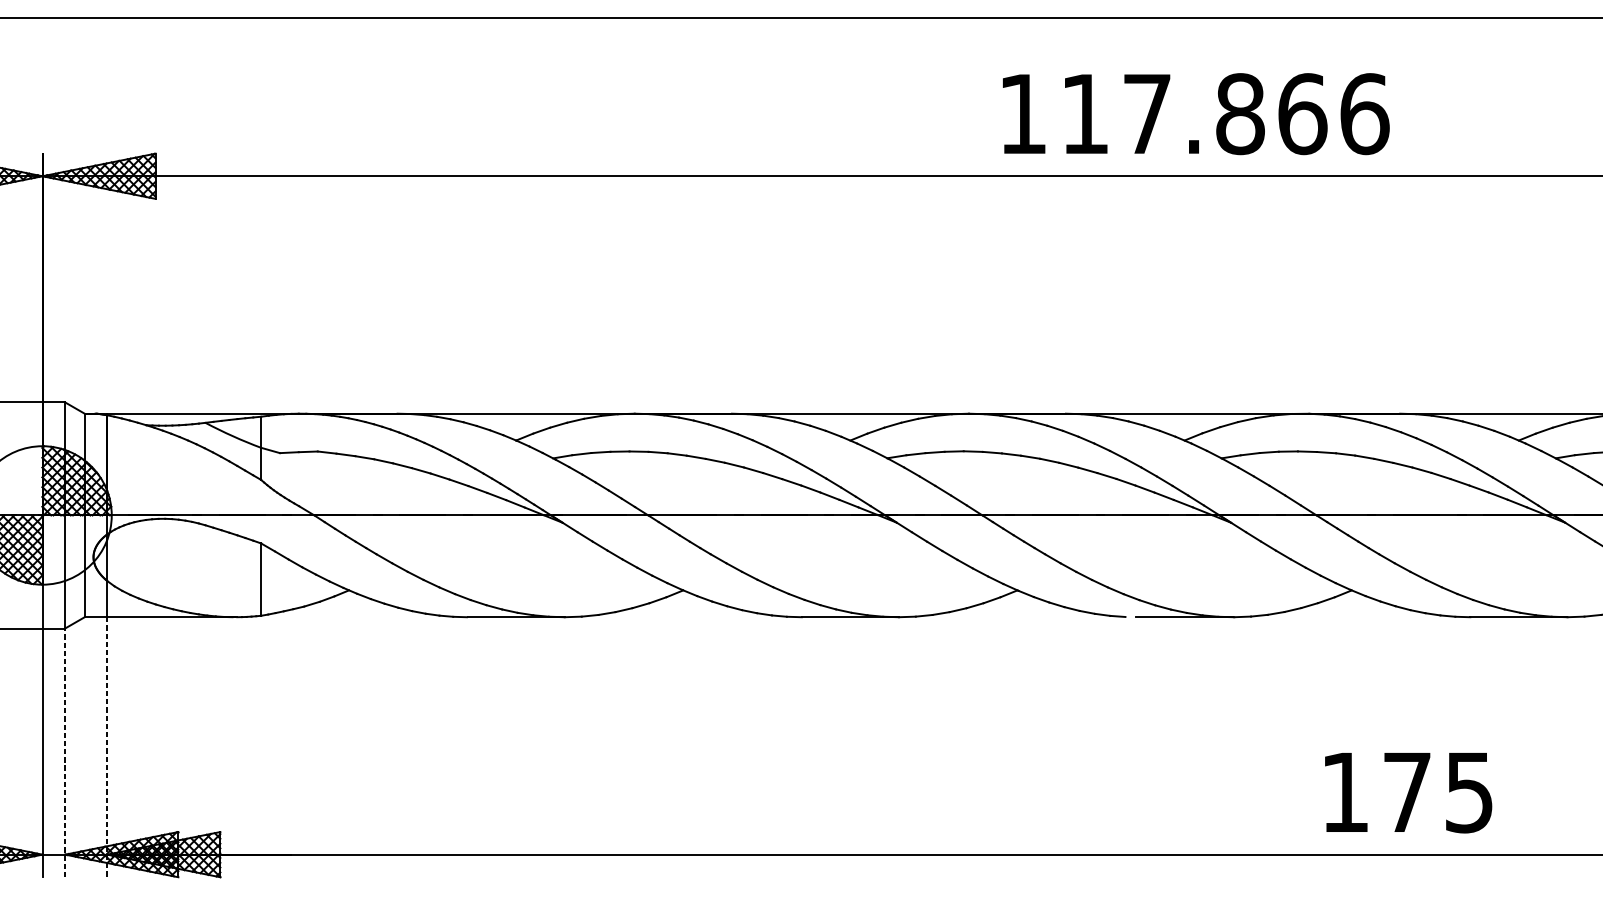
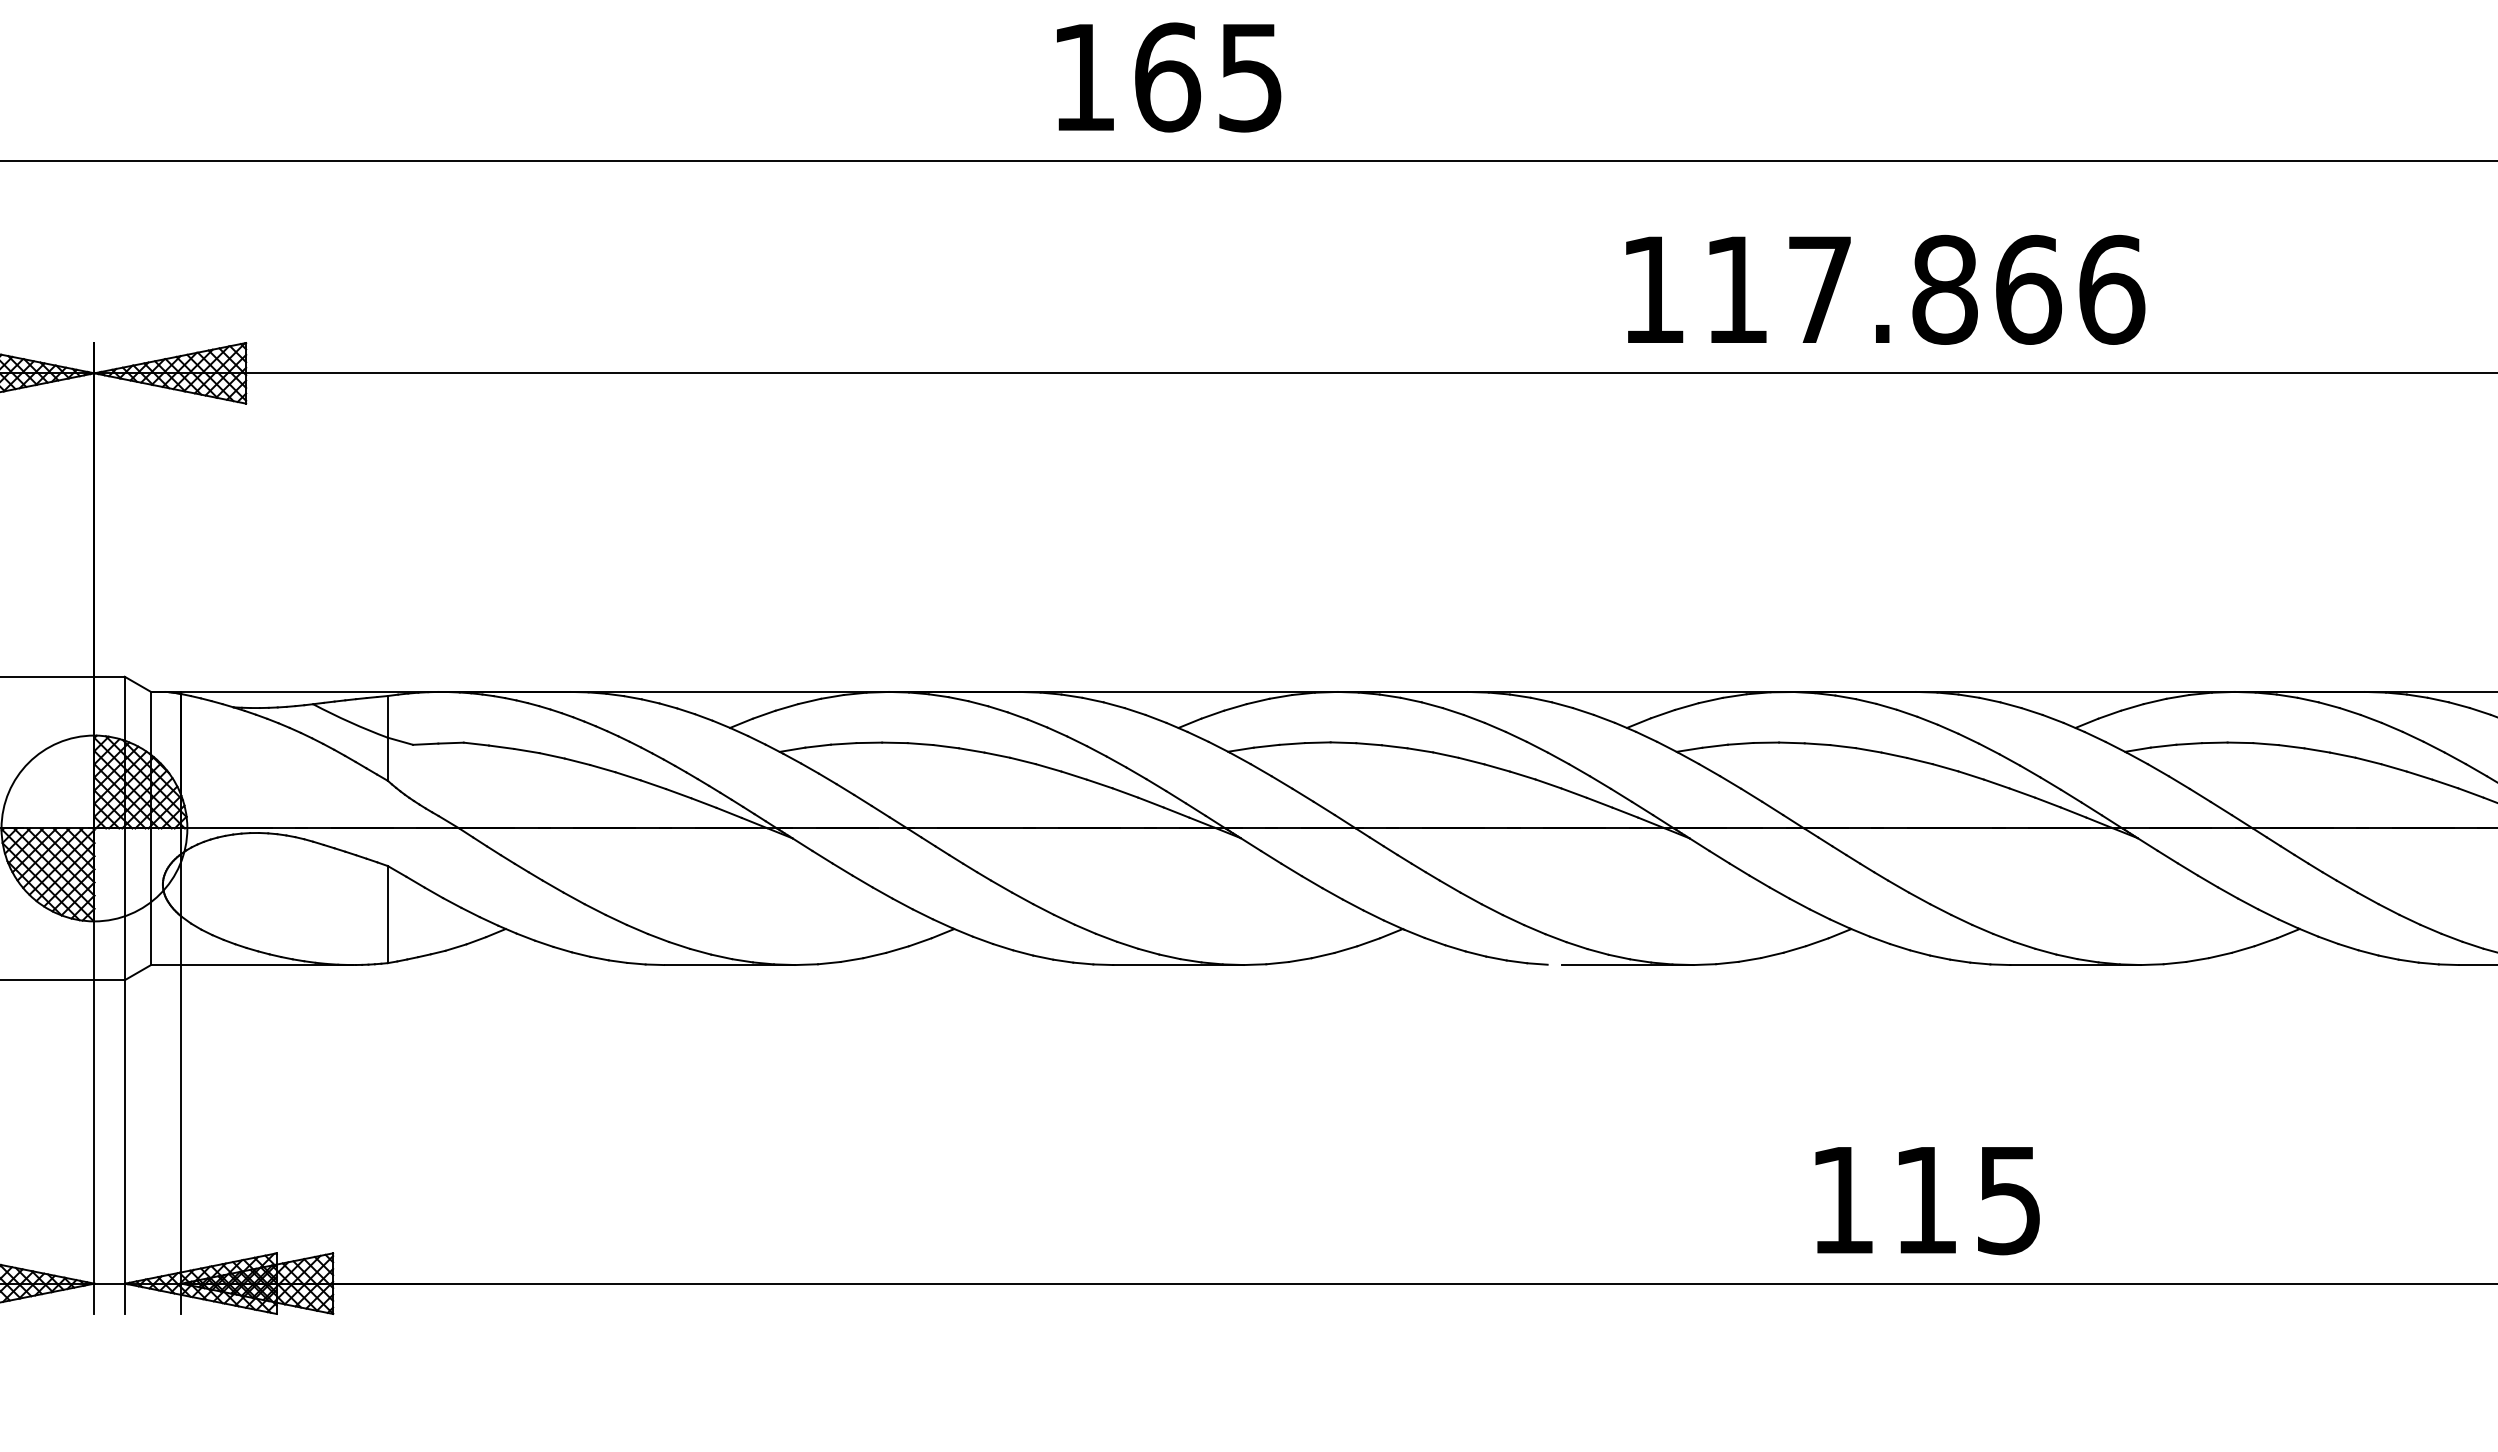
text: (1196, 113) -> (1885, 289), moved
line: (107, 747) -> (181, 1140), dashed -> solid
line: (65, 753) -> (125, 1147), dashed -> solid
text: (1407, 792) -> (1925, 1200), 175 -> 115

